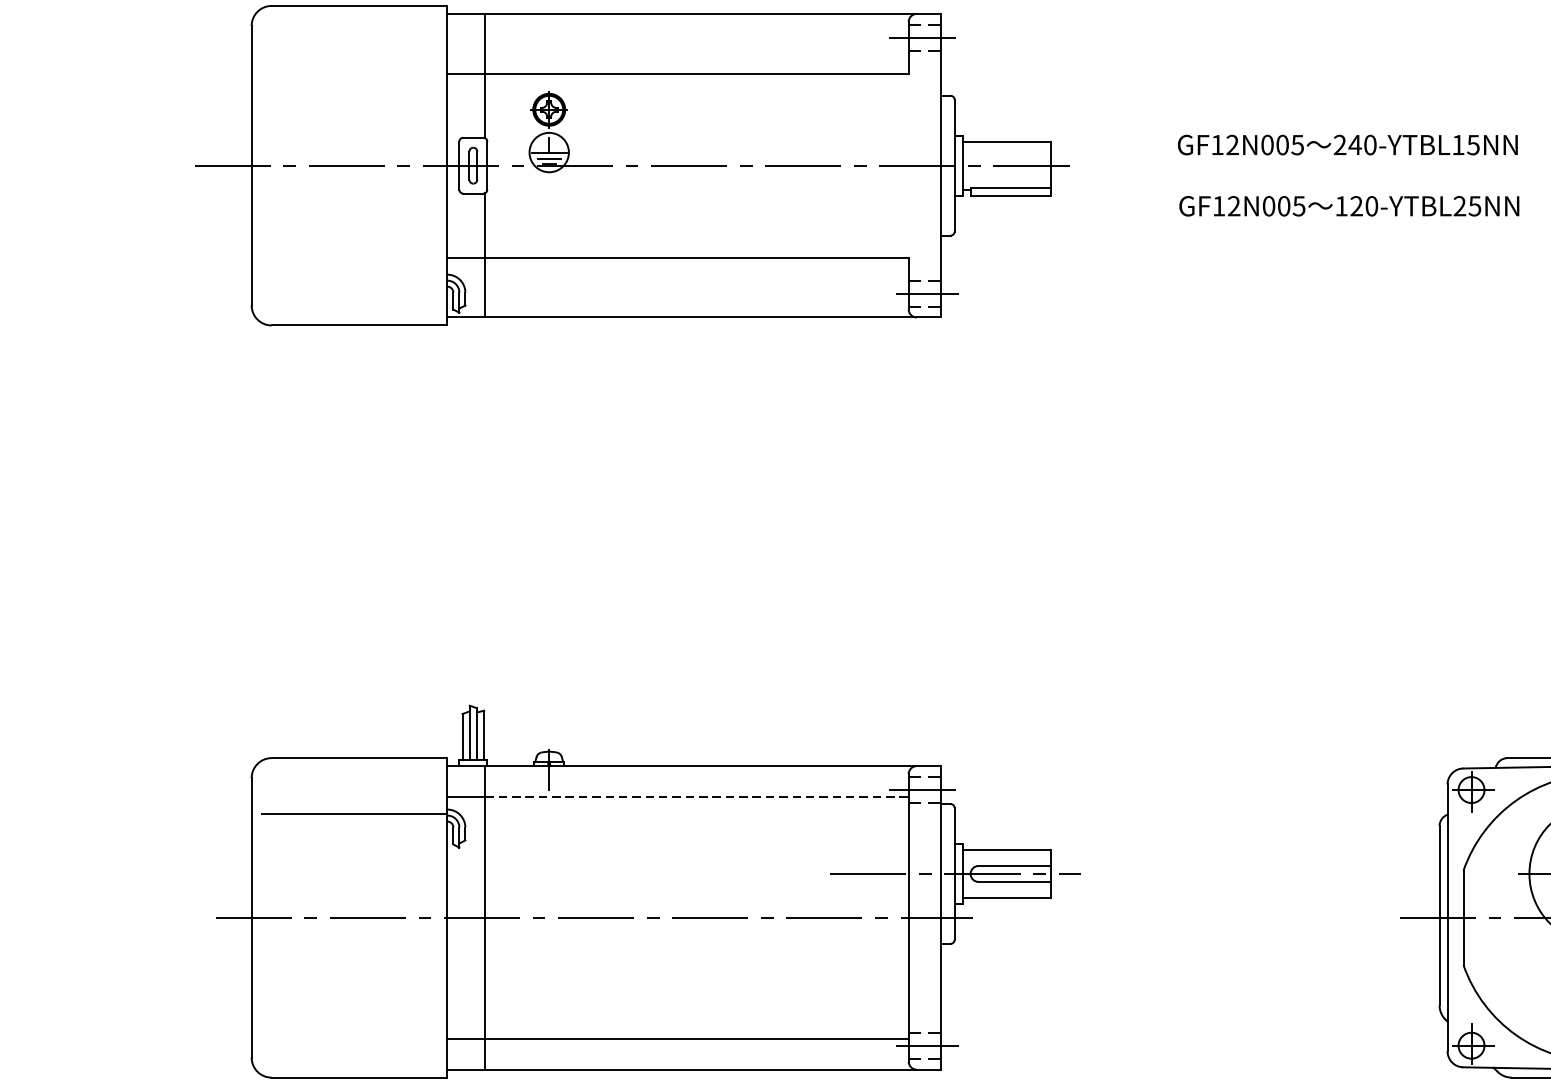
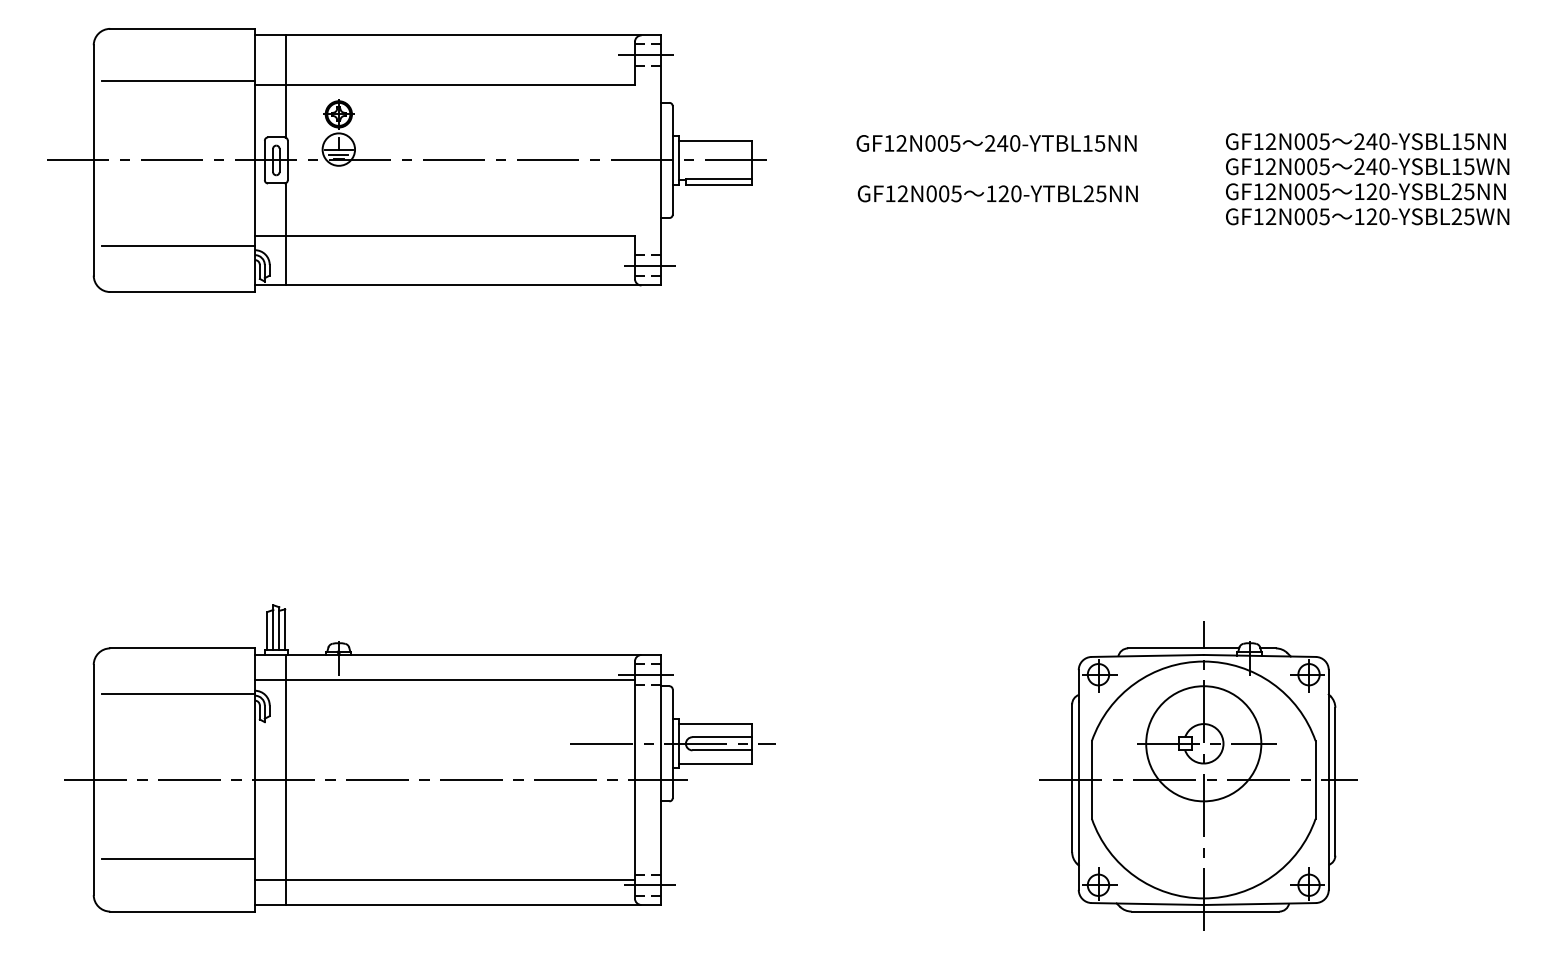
line: (353, 69) -> (177, 81), added
line: (353, 268) -> (177, 245), added
line: (698, 797) -> (461, 680), dashed -> solid
line: (353, 1013) -> (177, 858), added

